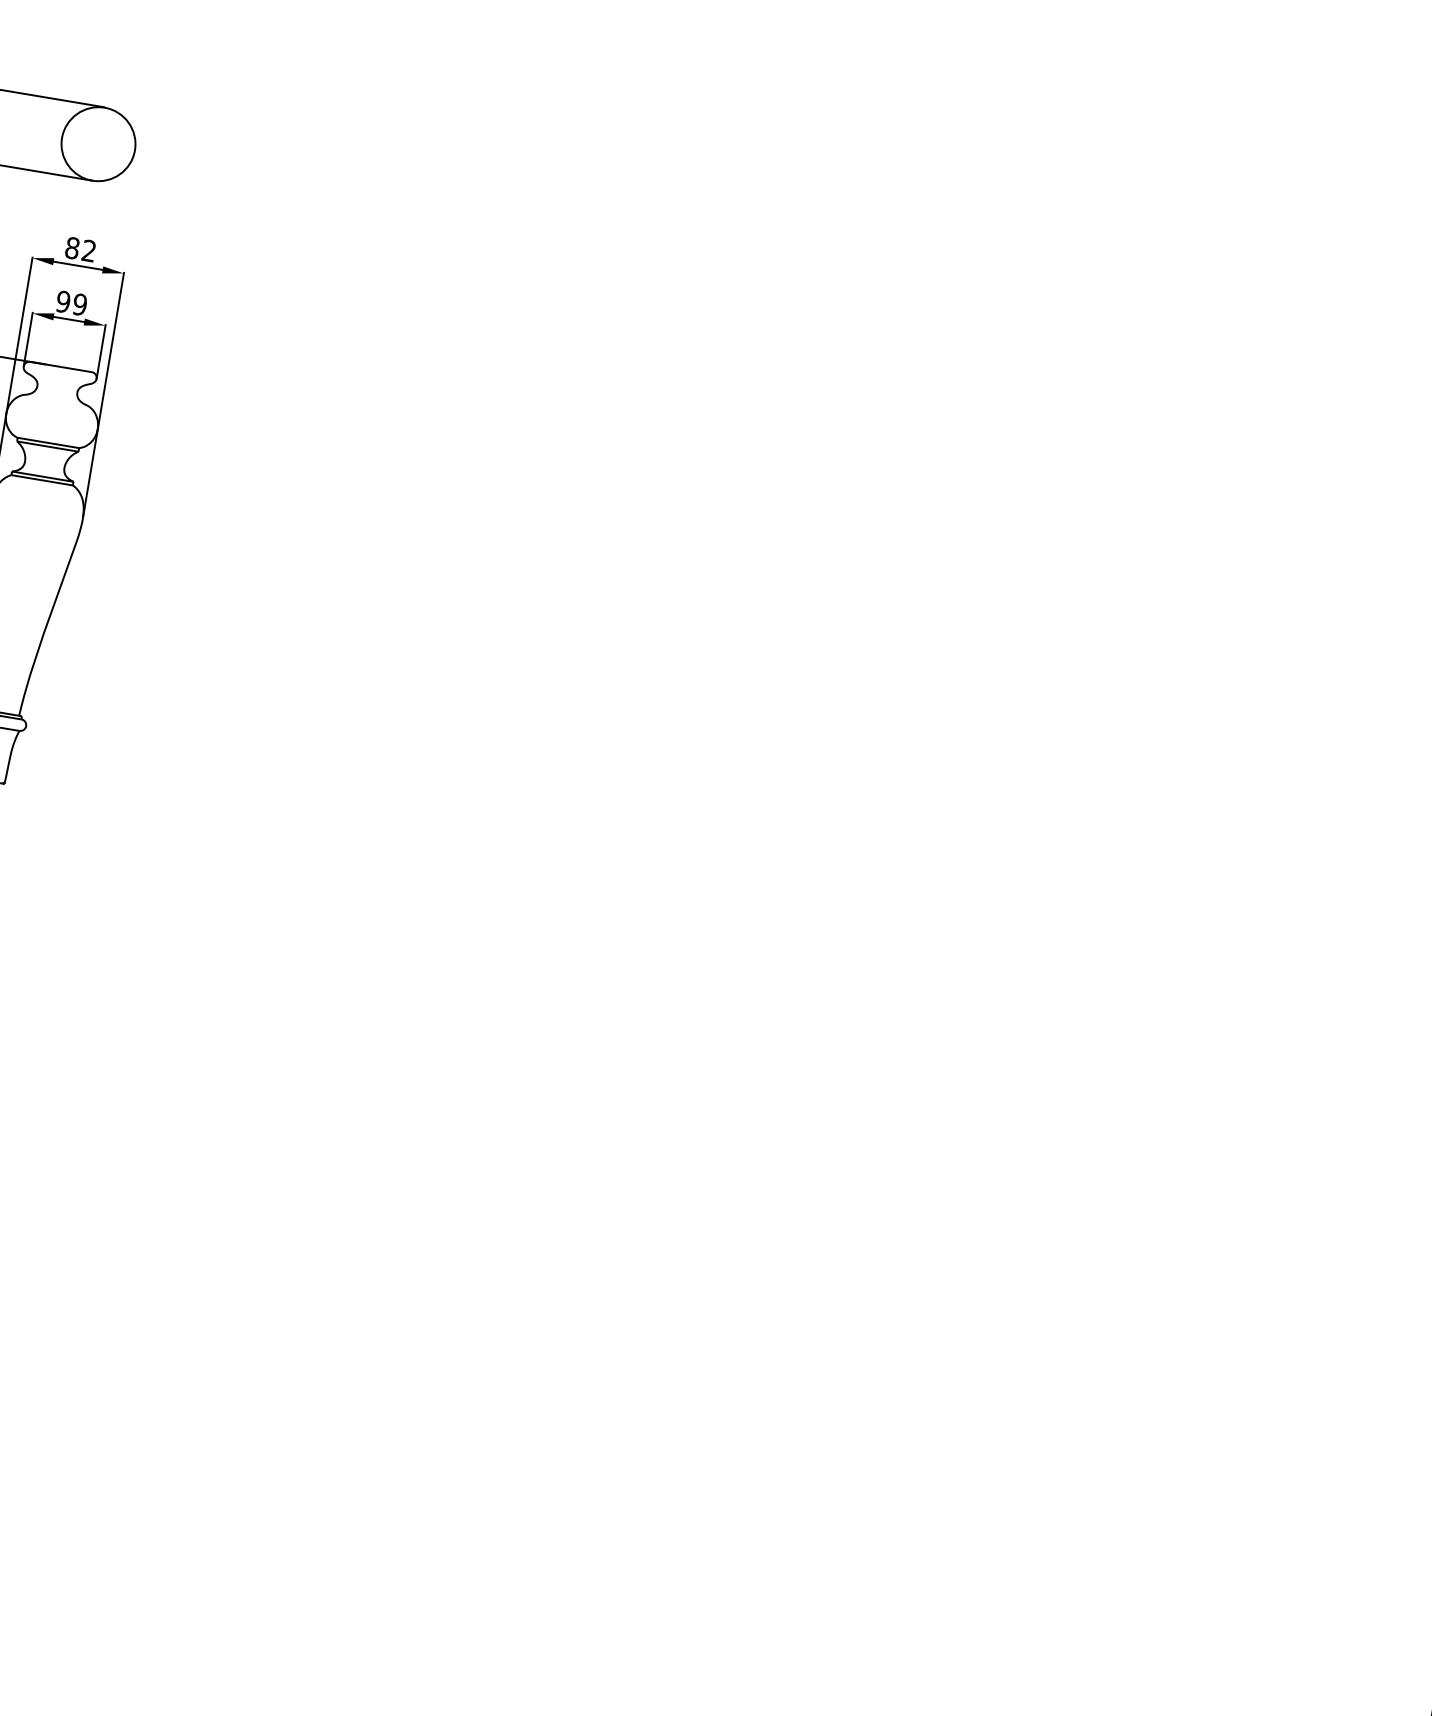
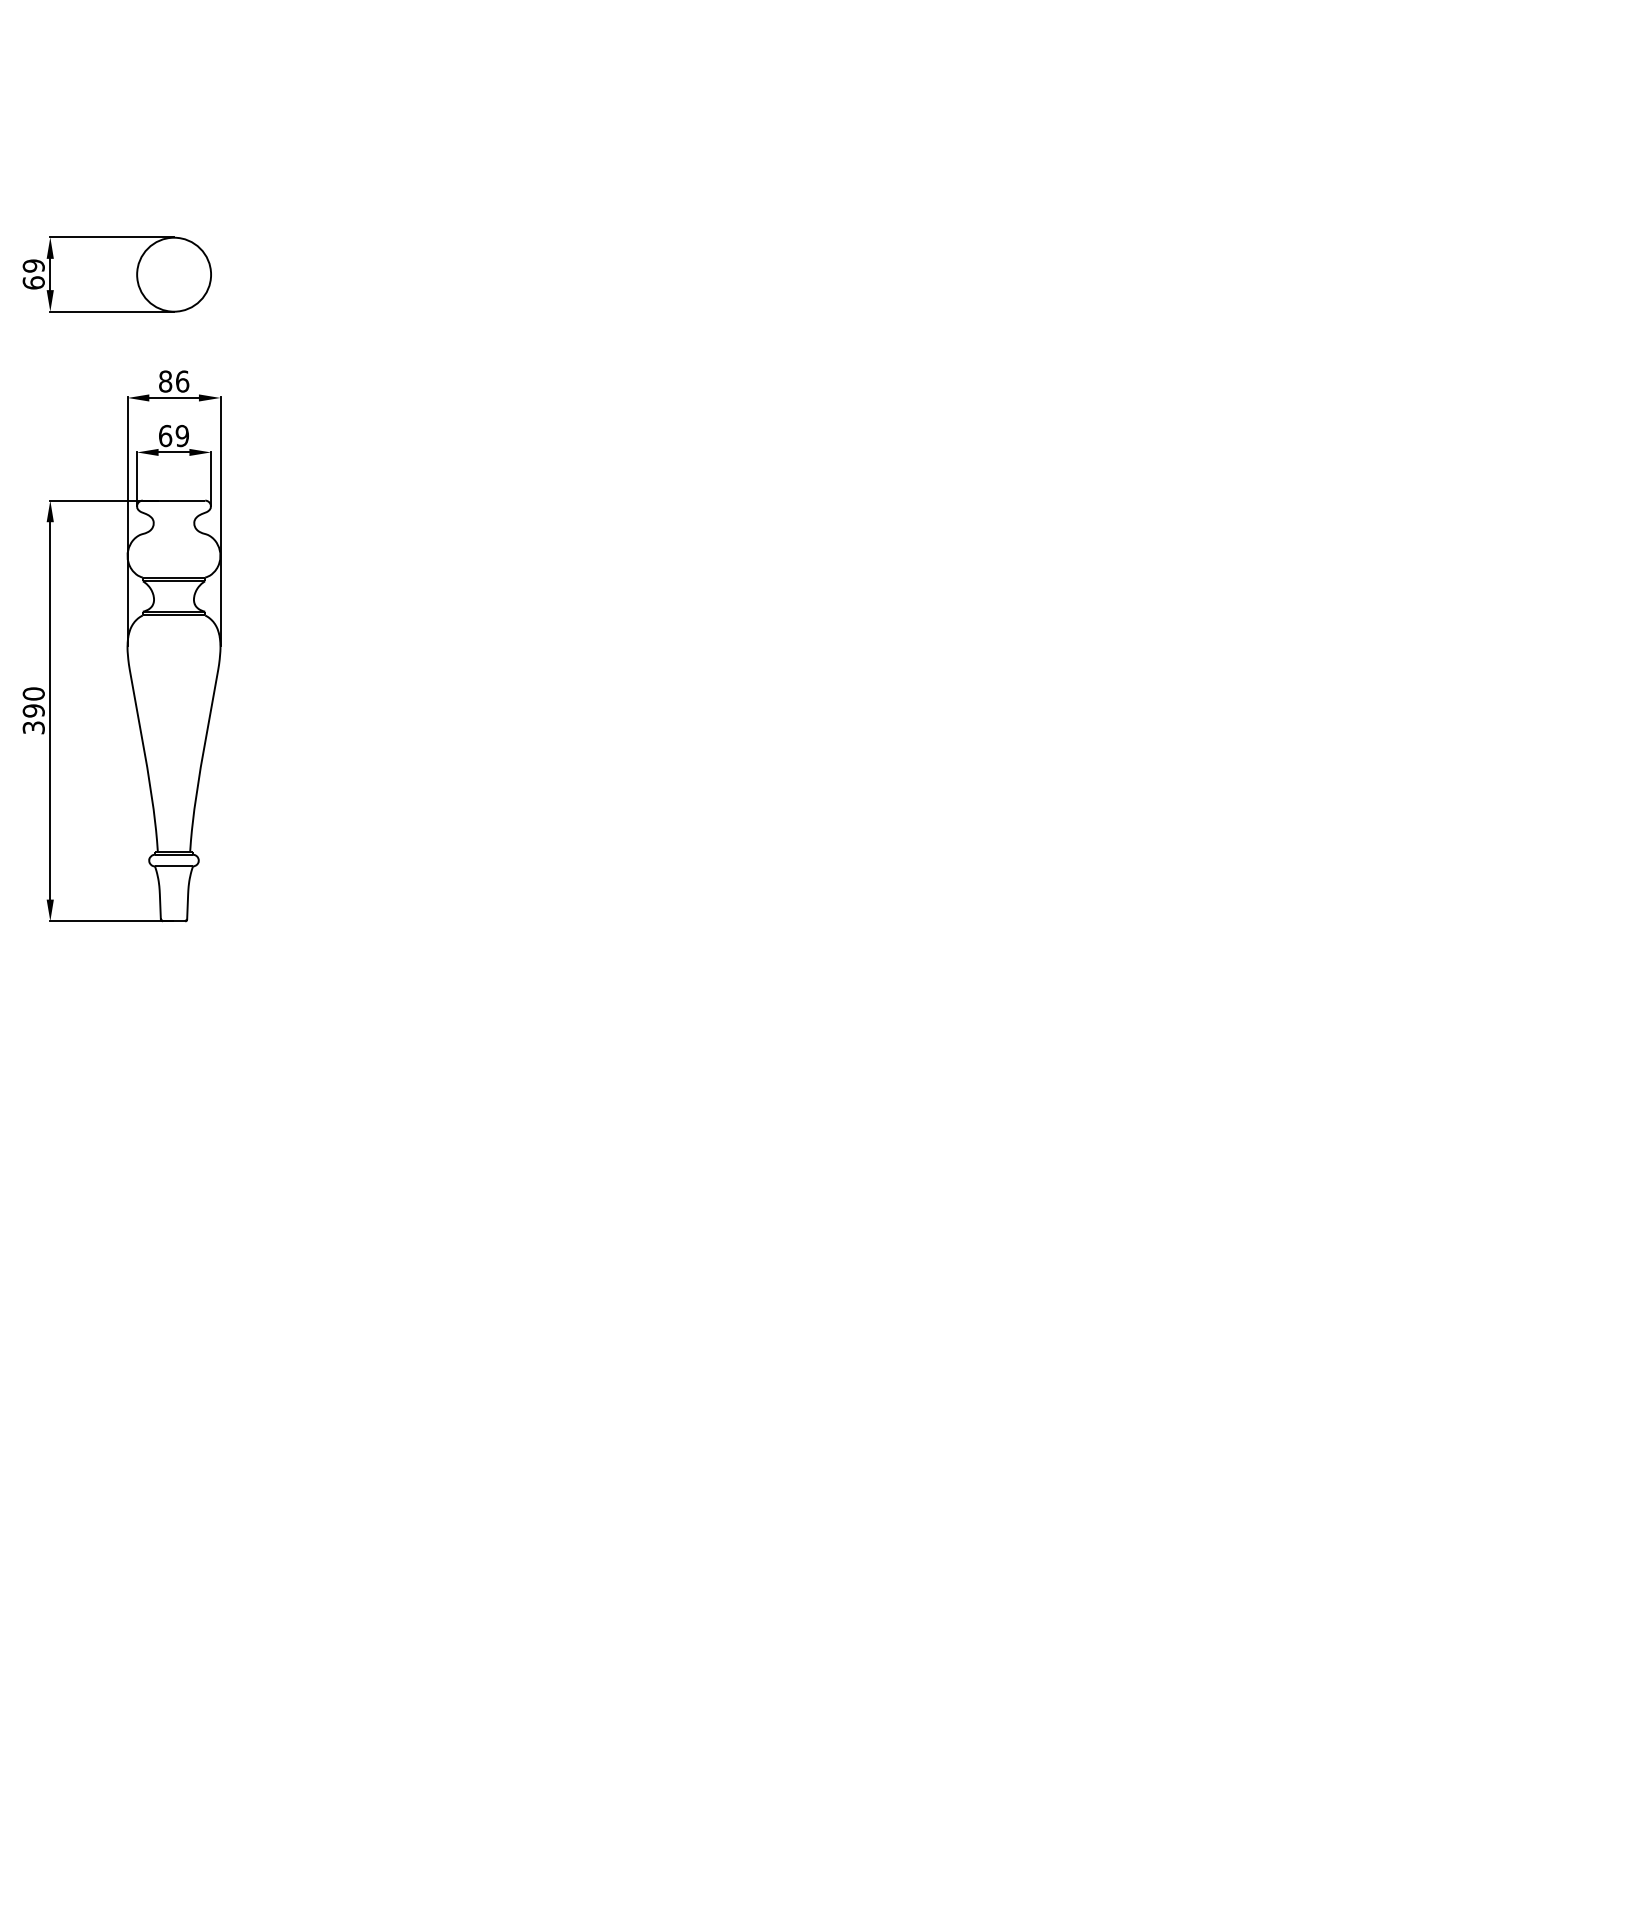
text: (89, 250) -> (182, 381), 82 -> 86
text: (63, 301) -> (165, 435), 99 -> 69

